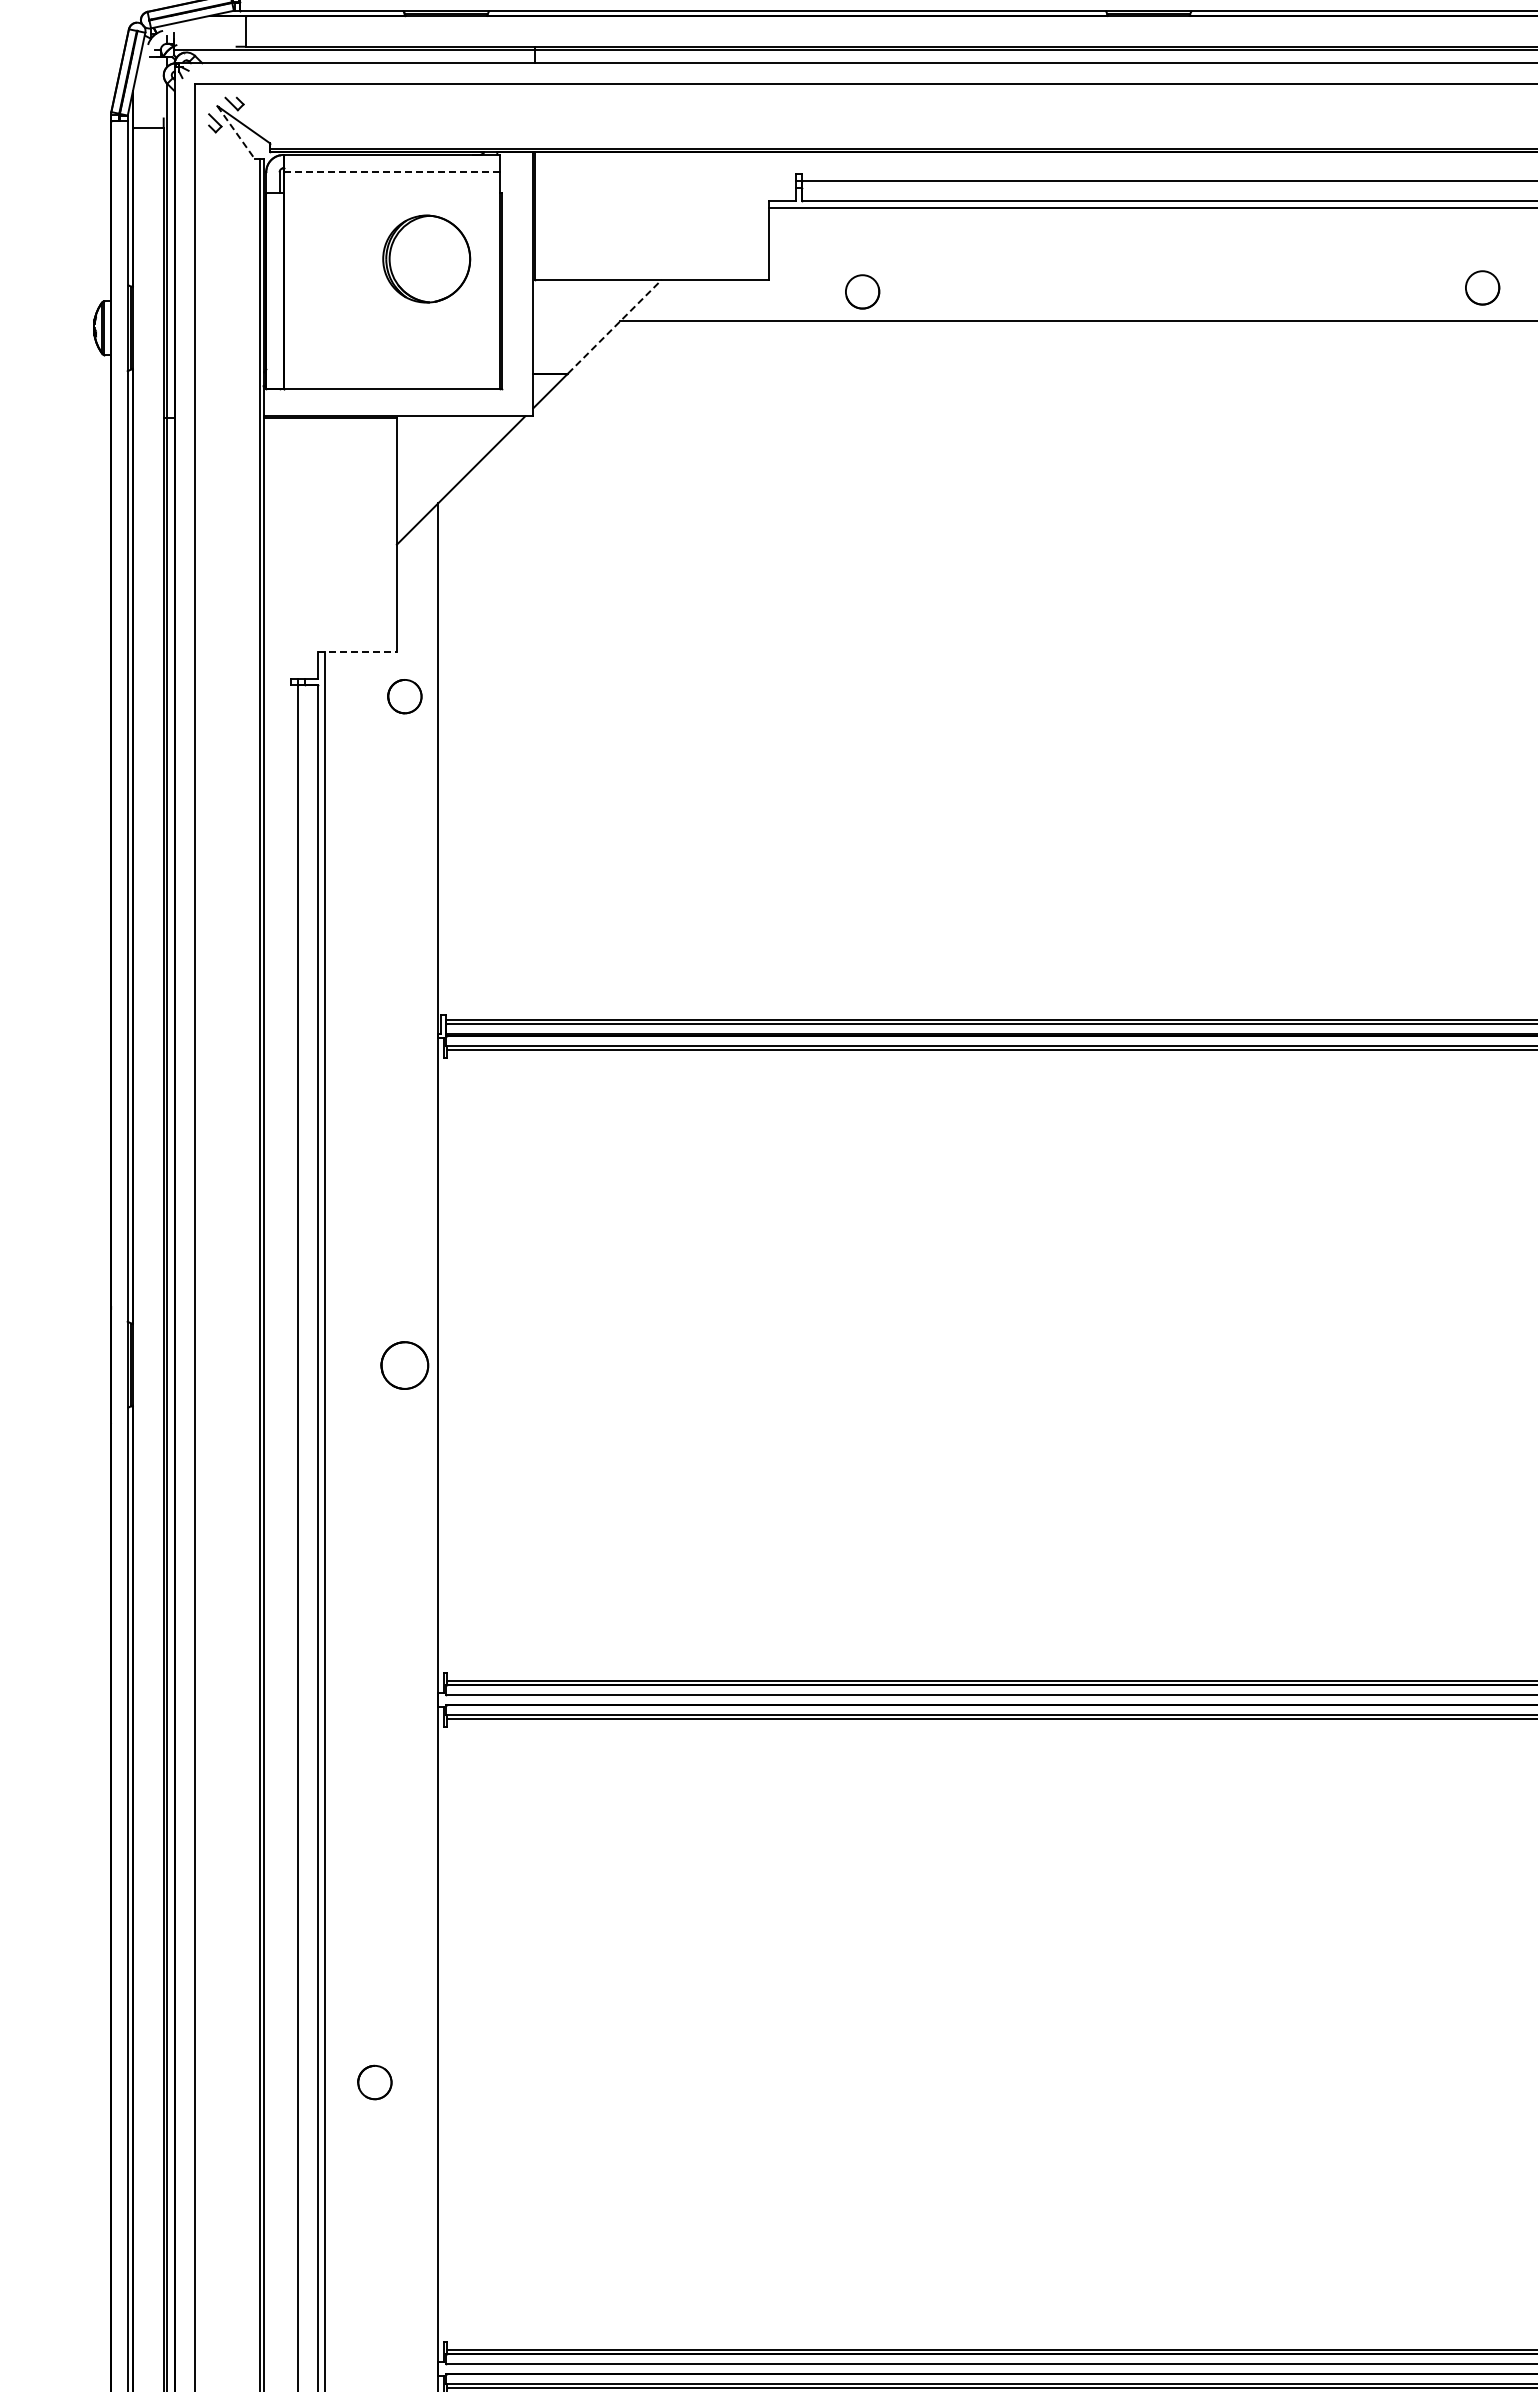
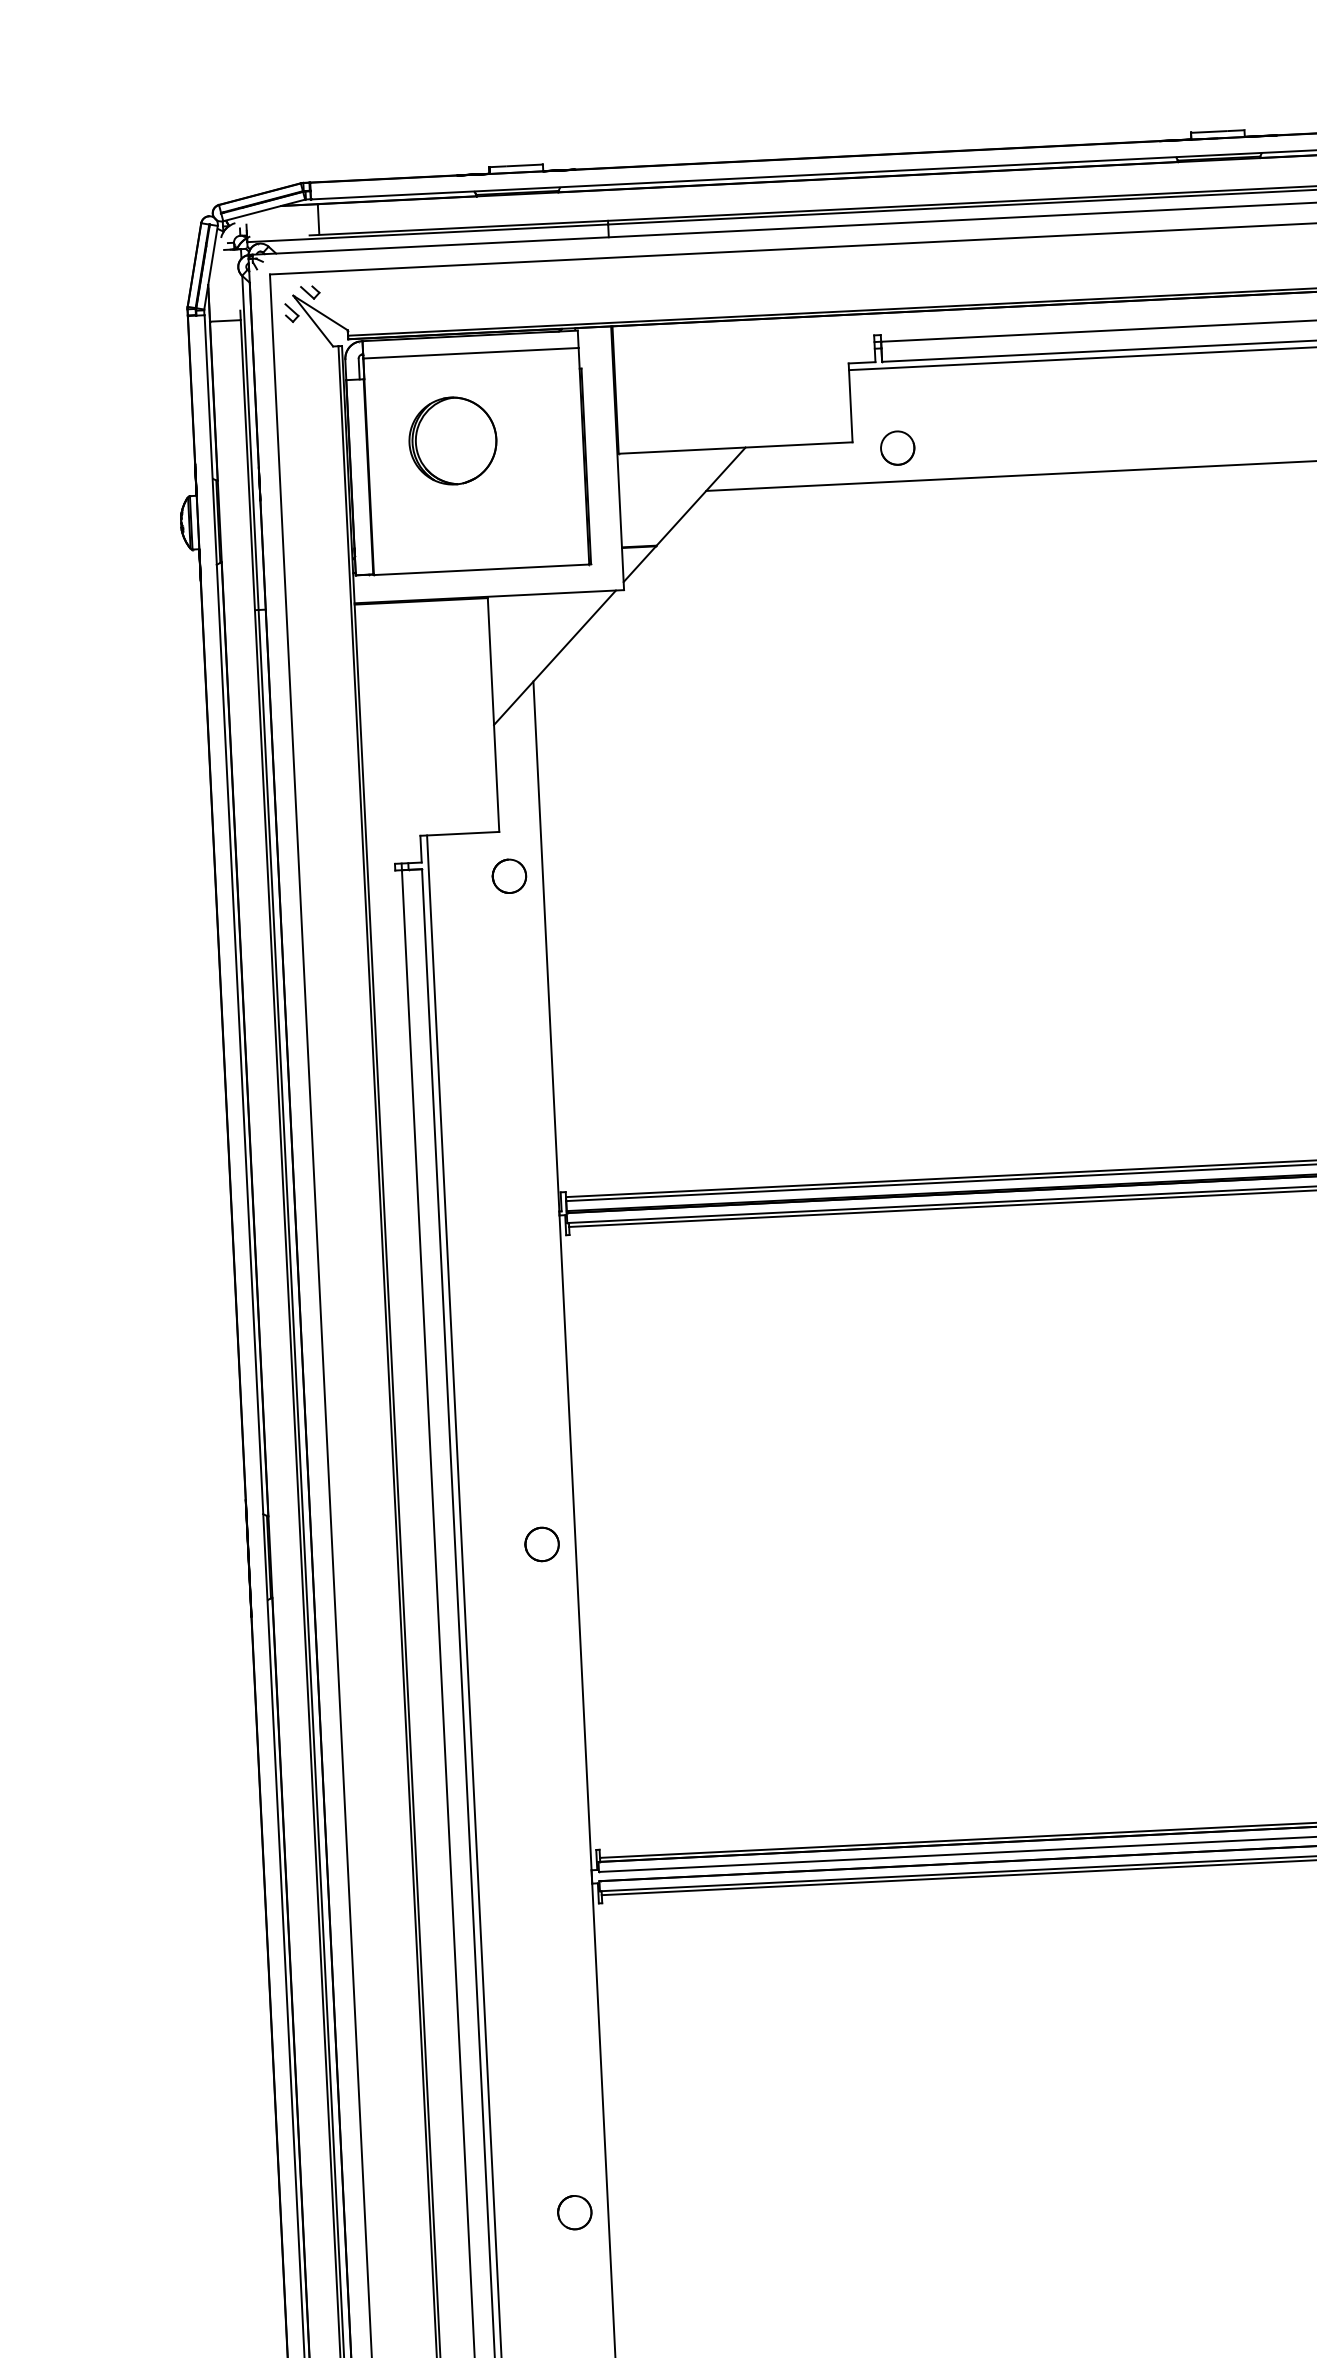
line: (236, 132) -> (313, 321), dashed -> solid
line: (392, 172) -> (471, 353), dashed -> solid
part: (426, 258) -> (452, 440), moved
circle: (862, 291) -> (897, 447), moved
line: (615, 326) -> (701, 496), dashed -> solid
line: (357, 651) -> (459, 833), dashed -> solid
part: (404, 1365) -> (541, 1544), size x0.71
part: (374, 2082) -> (574, 2212), moved

